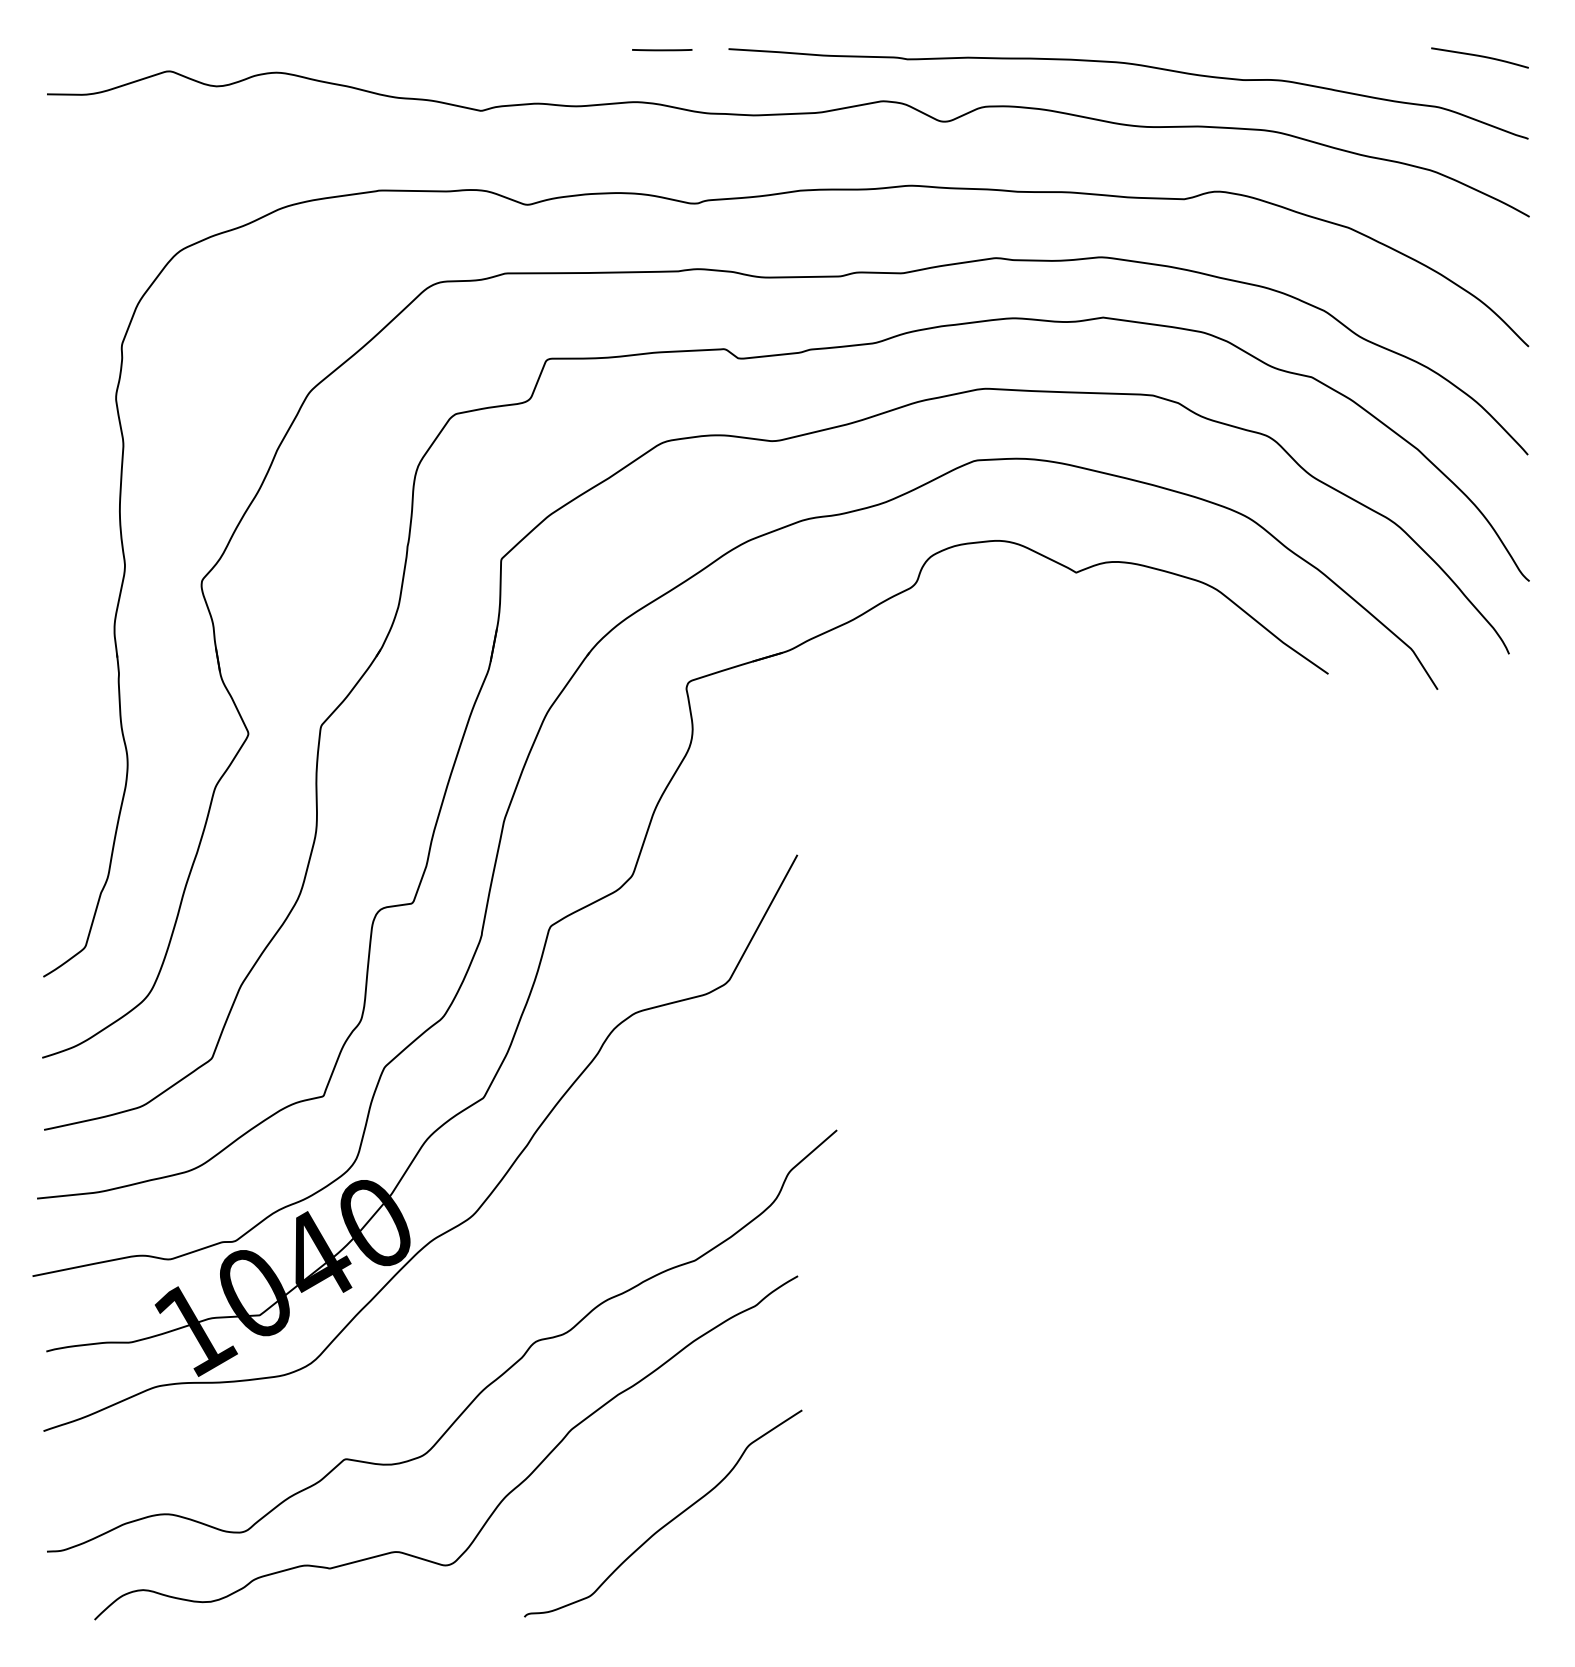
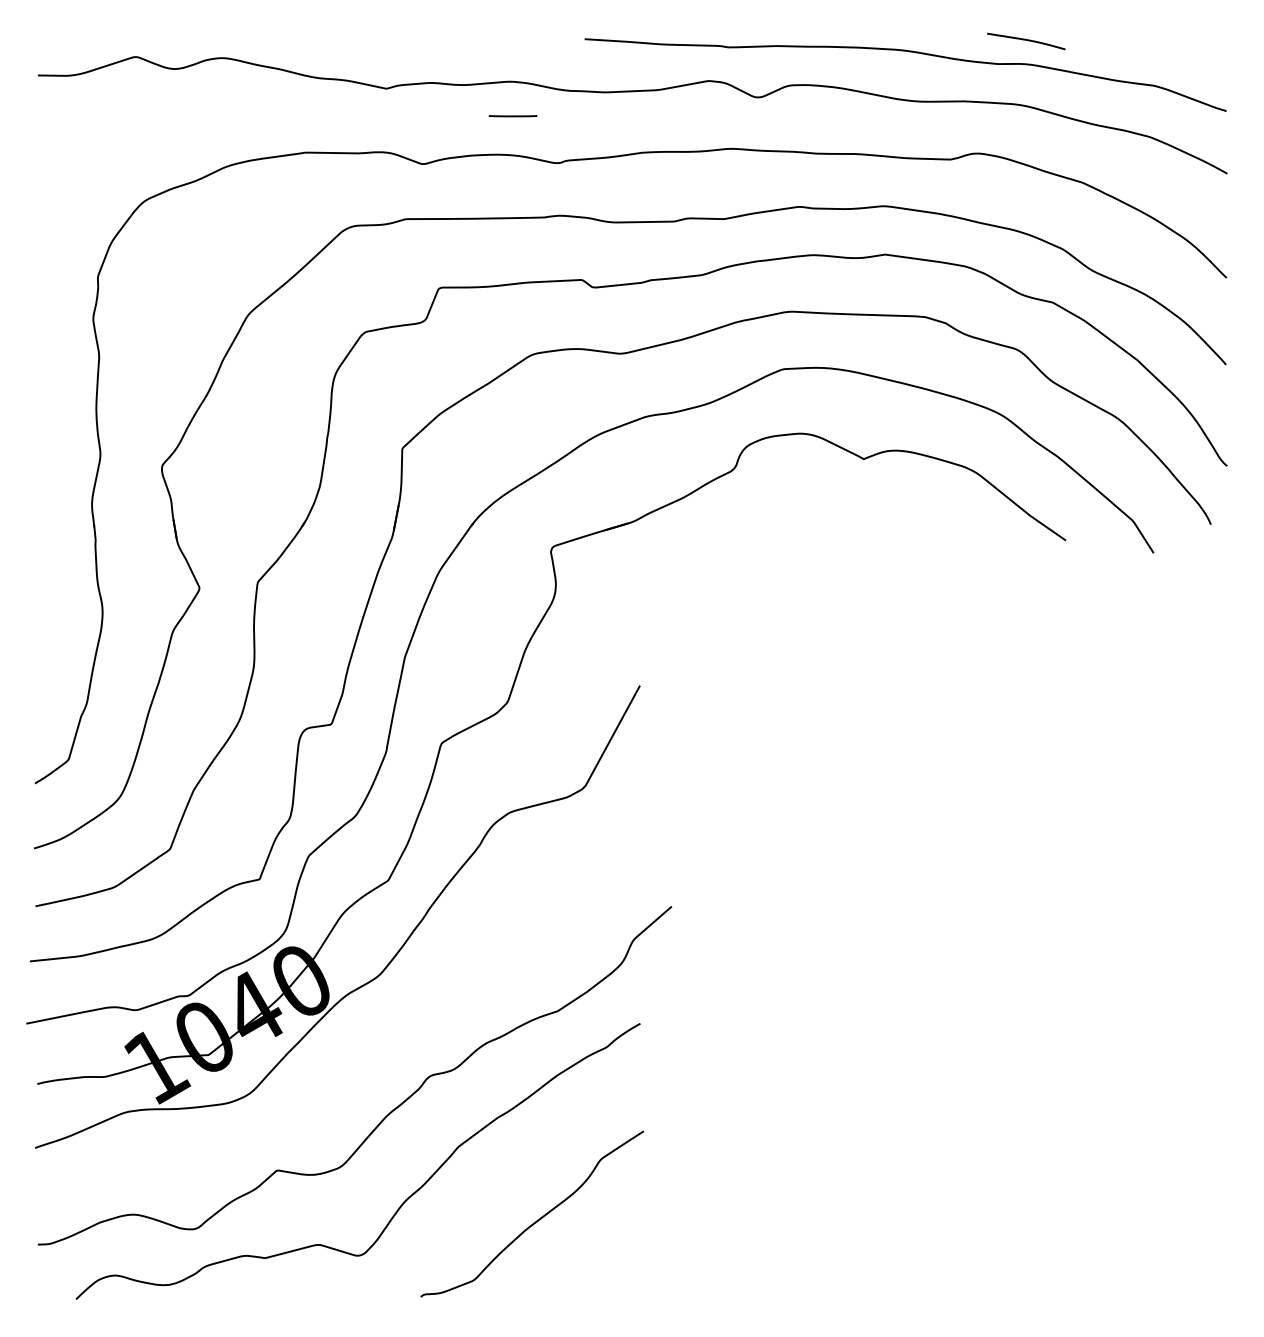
line: (662, 50) -> (513, 116), moved
curve: (1479, 56) -> (1025, 40), moved

